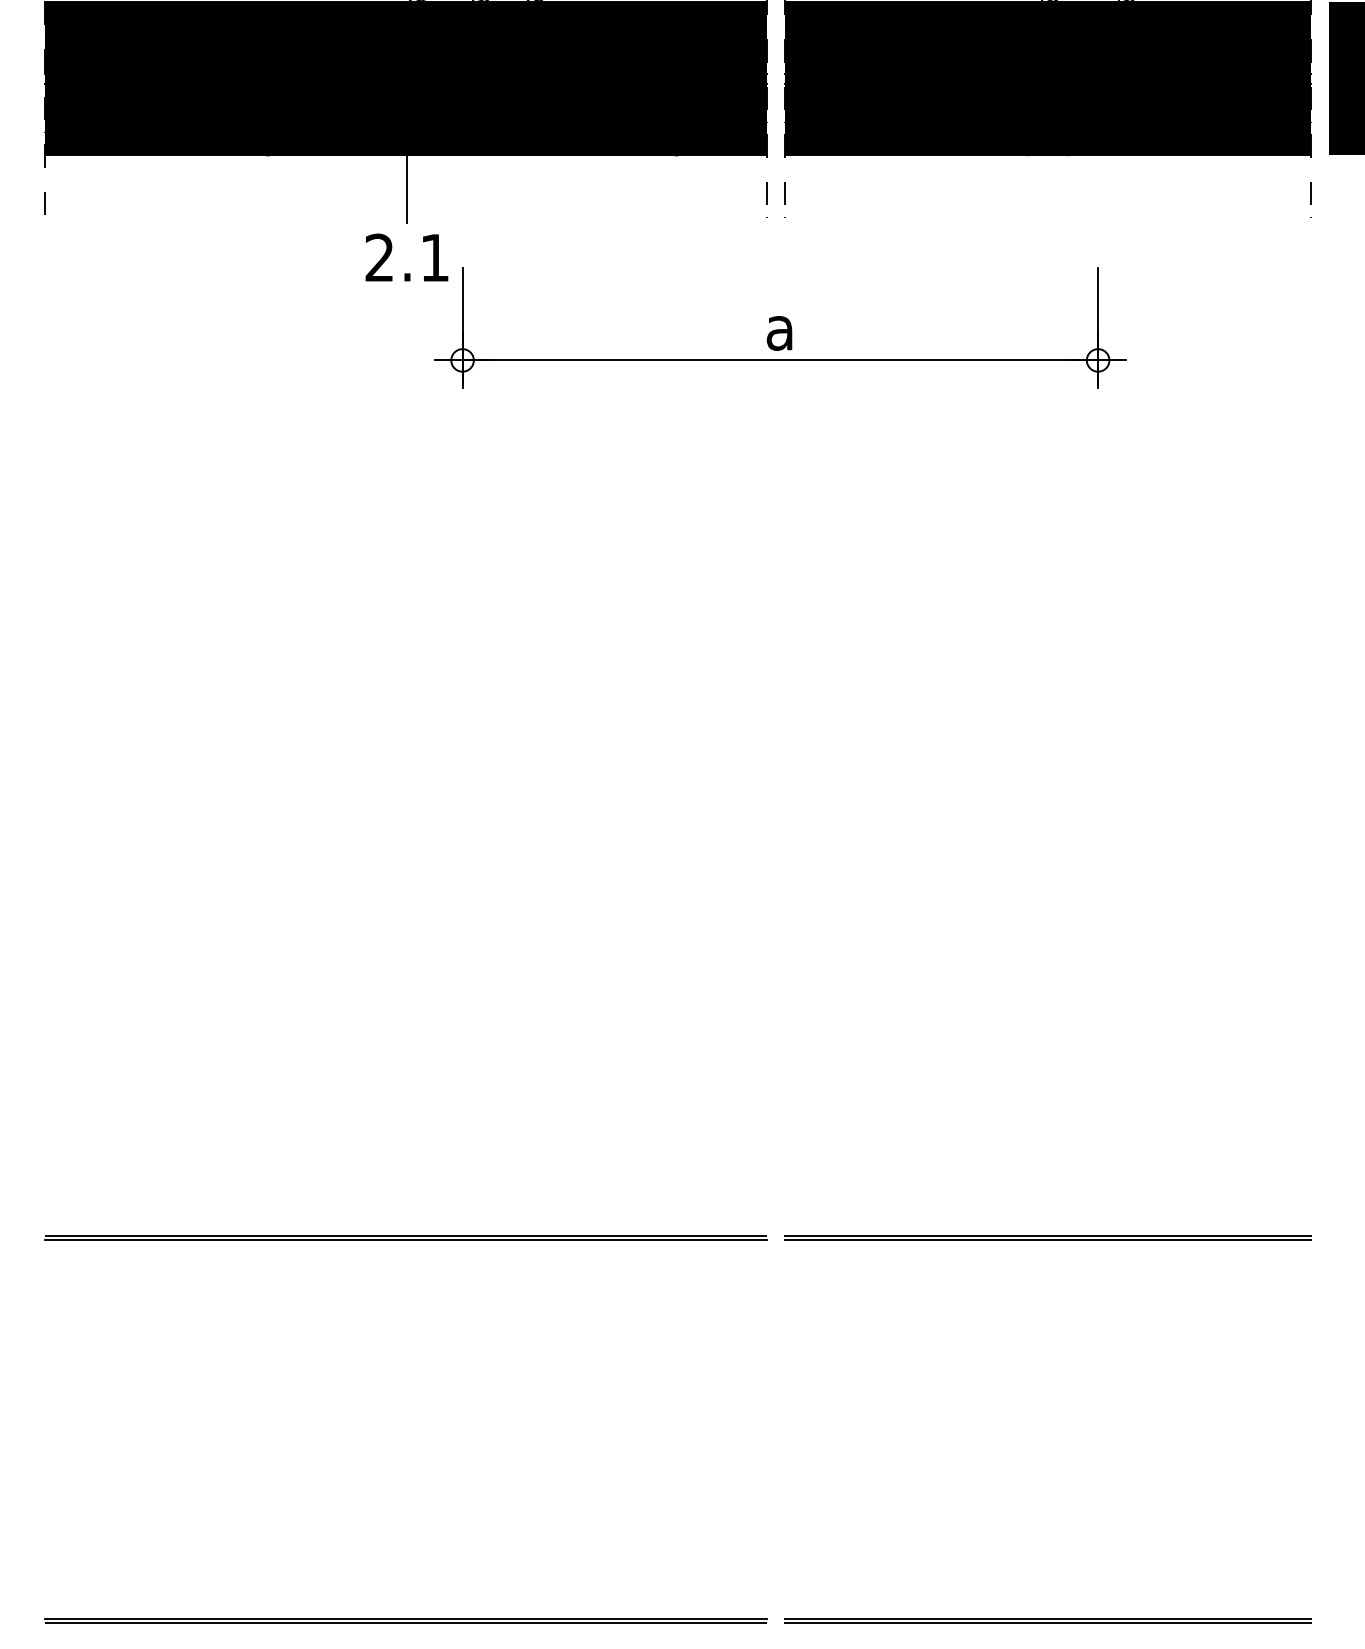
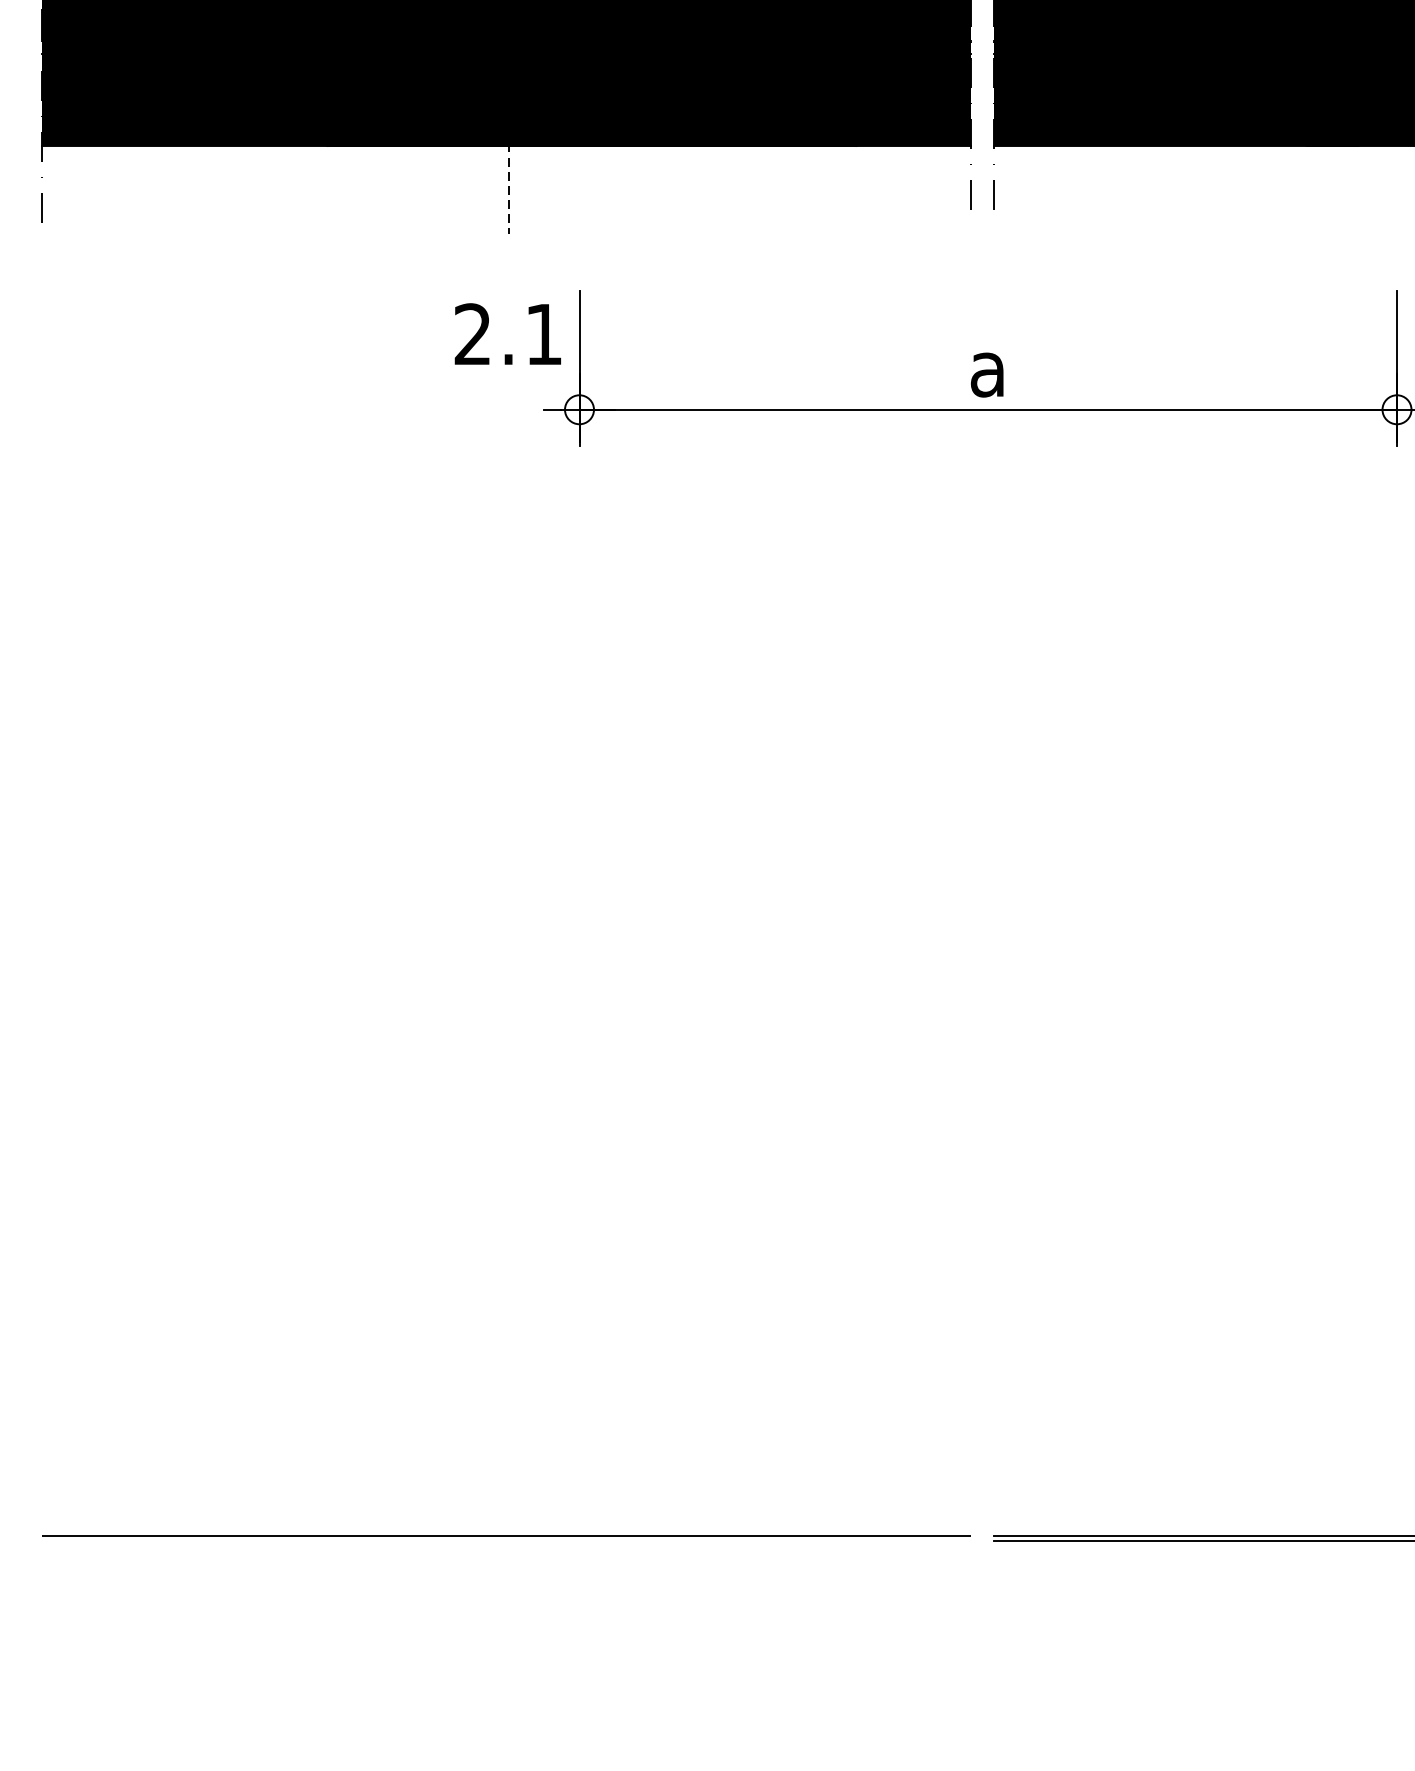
line: (407, 188) -> (508, 188), solid -> dashed
text: (406, 257) -> (507, 333), moved
line: (405, 1239) -> (506, 1540), removed

